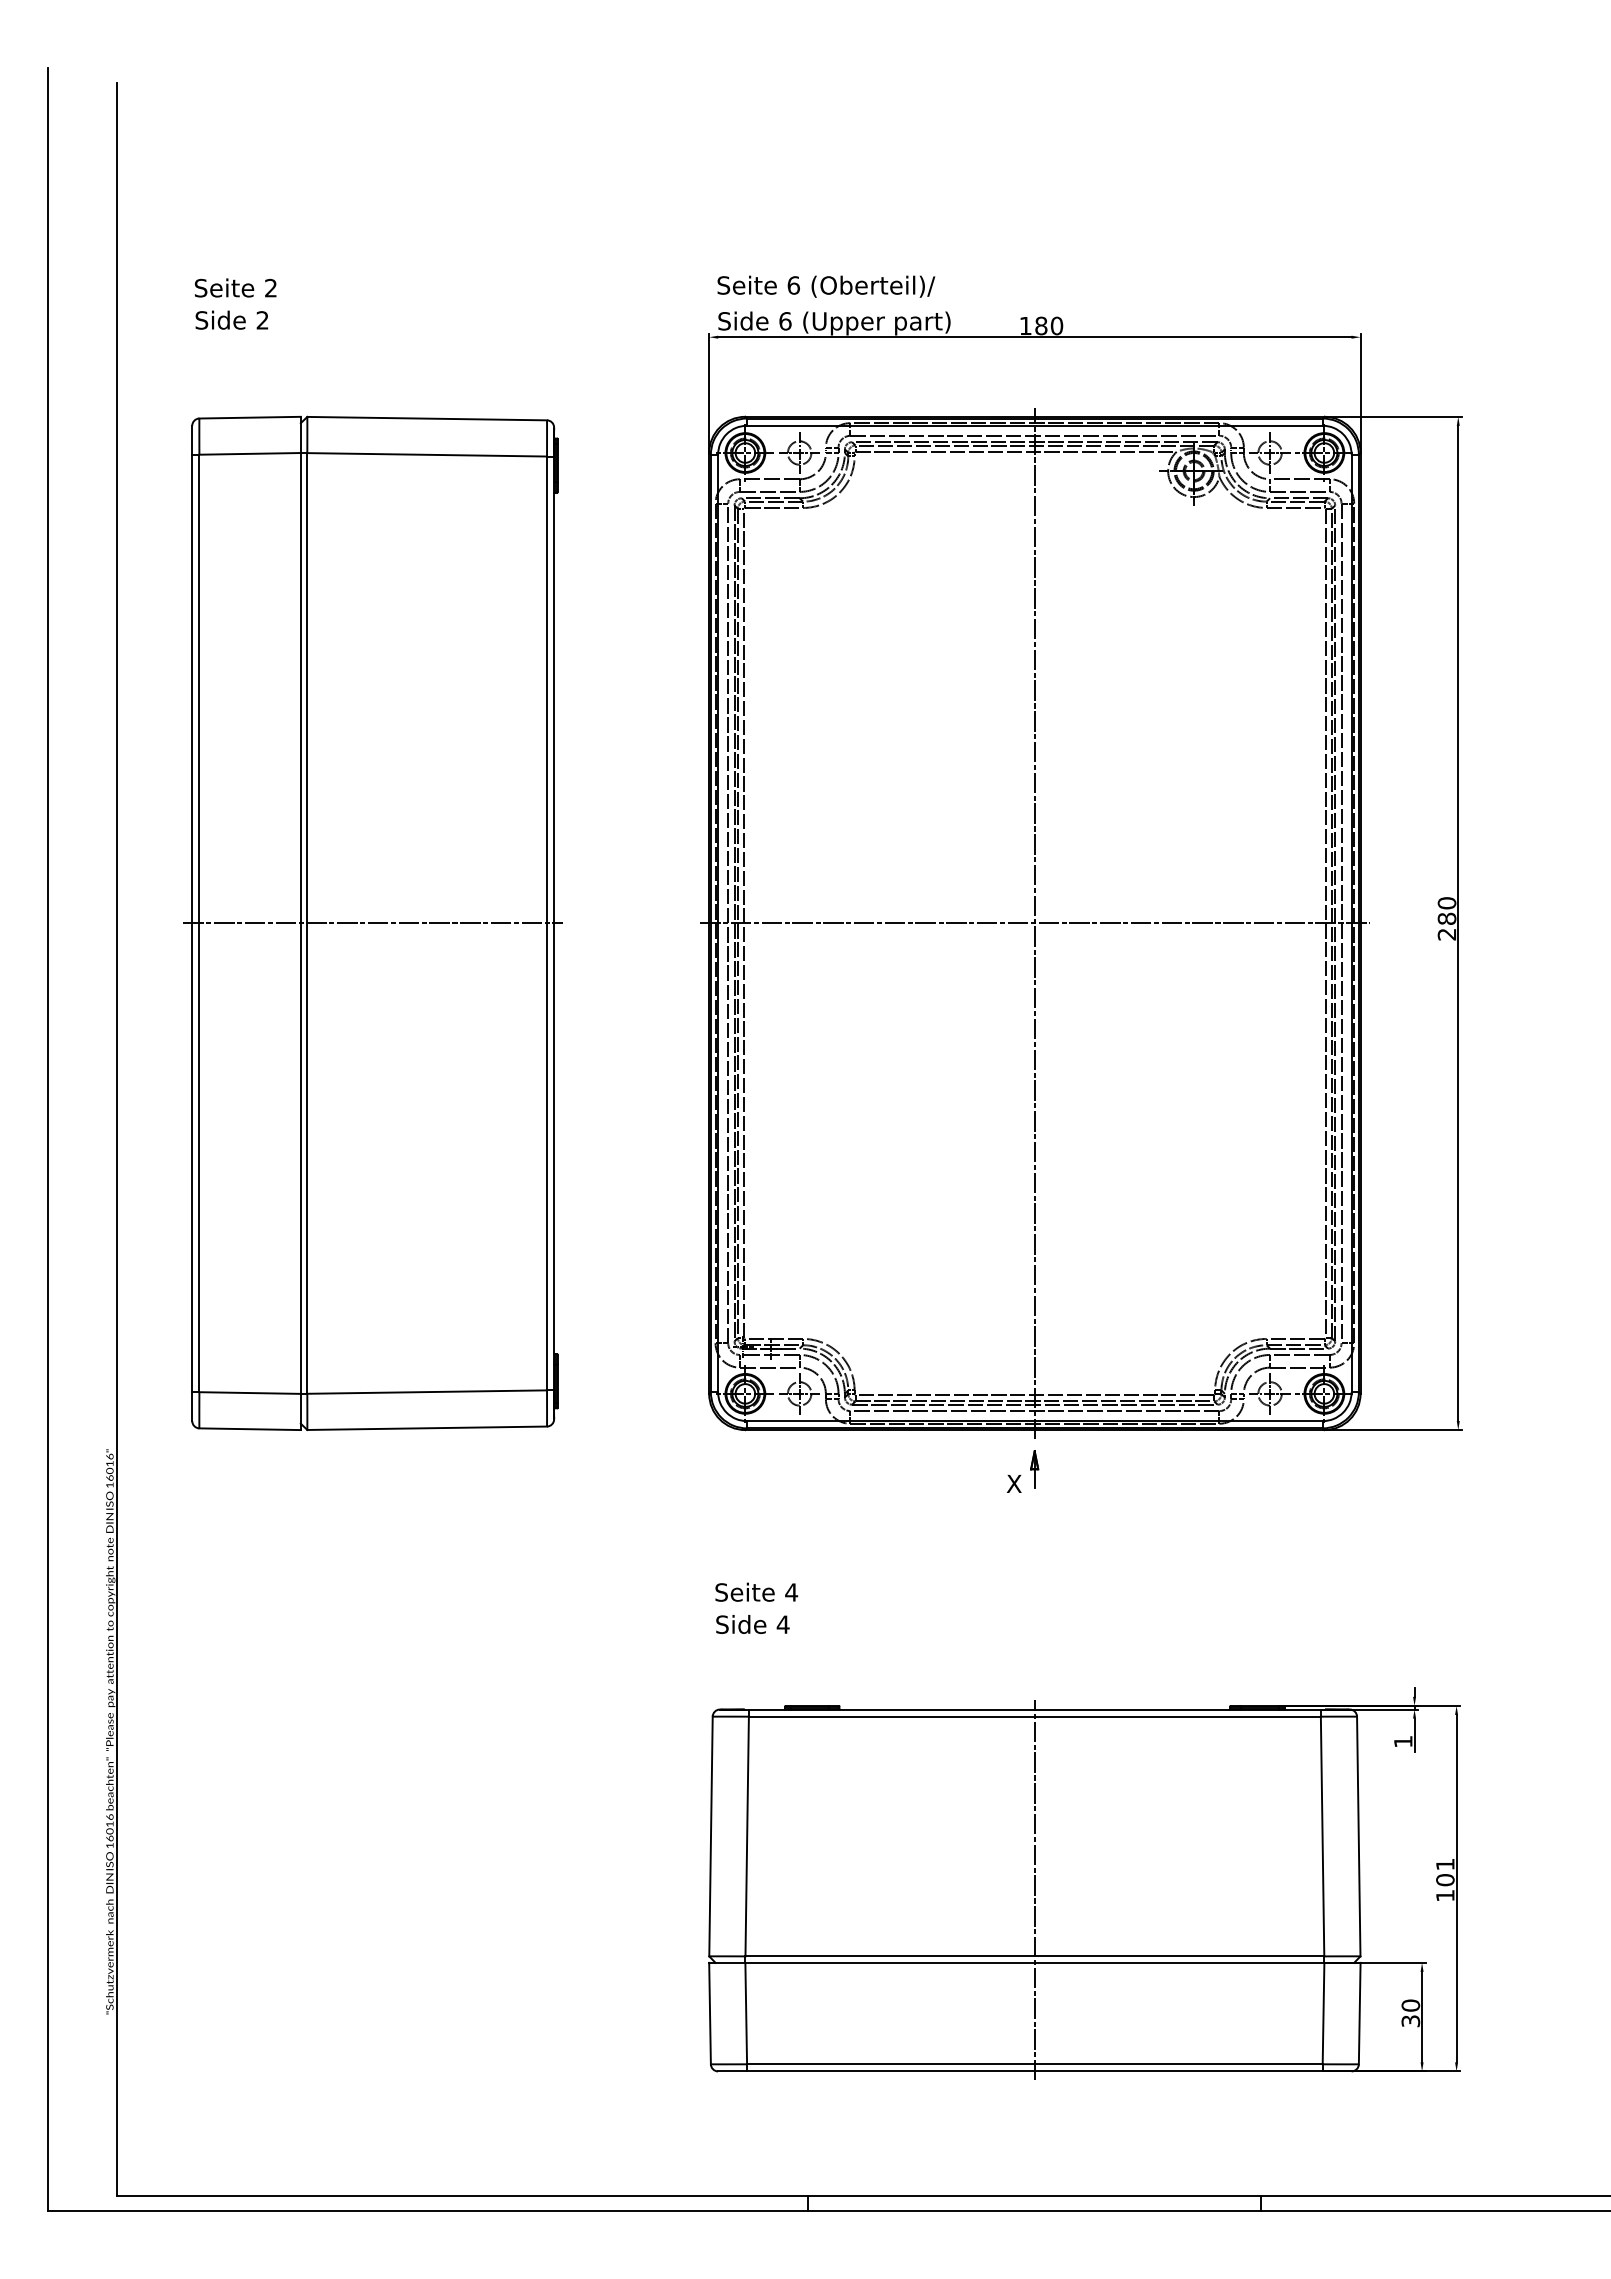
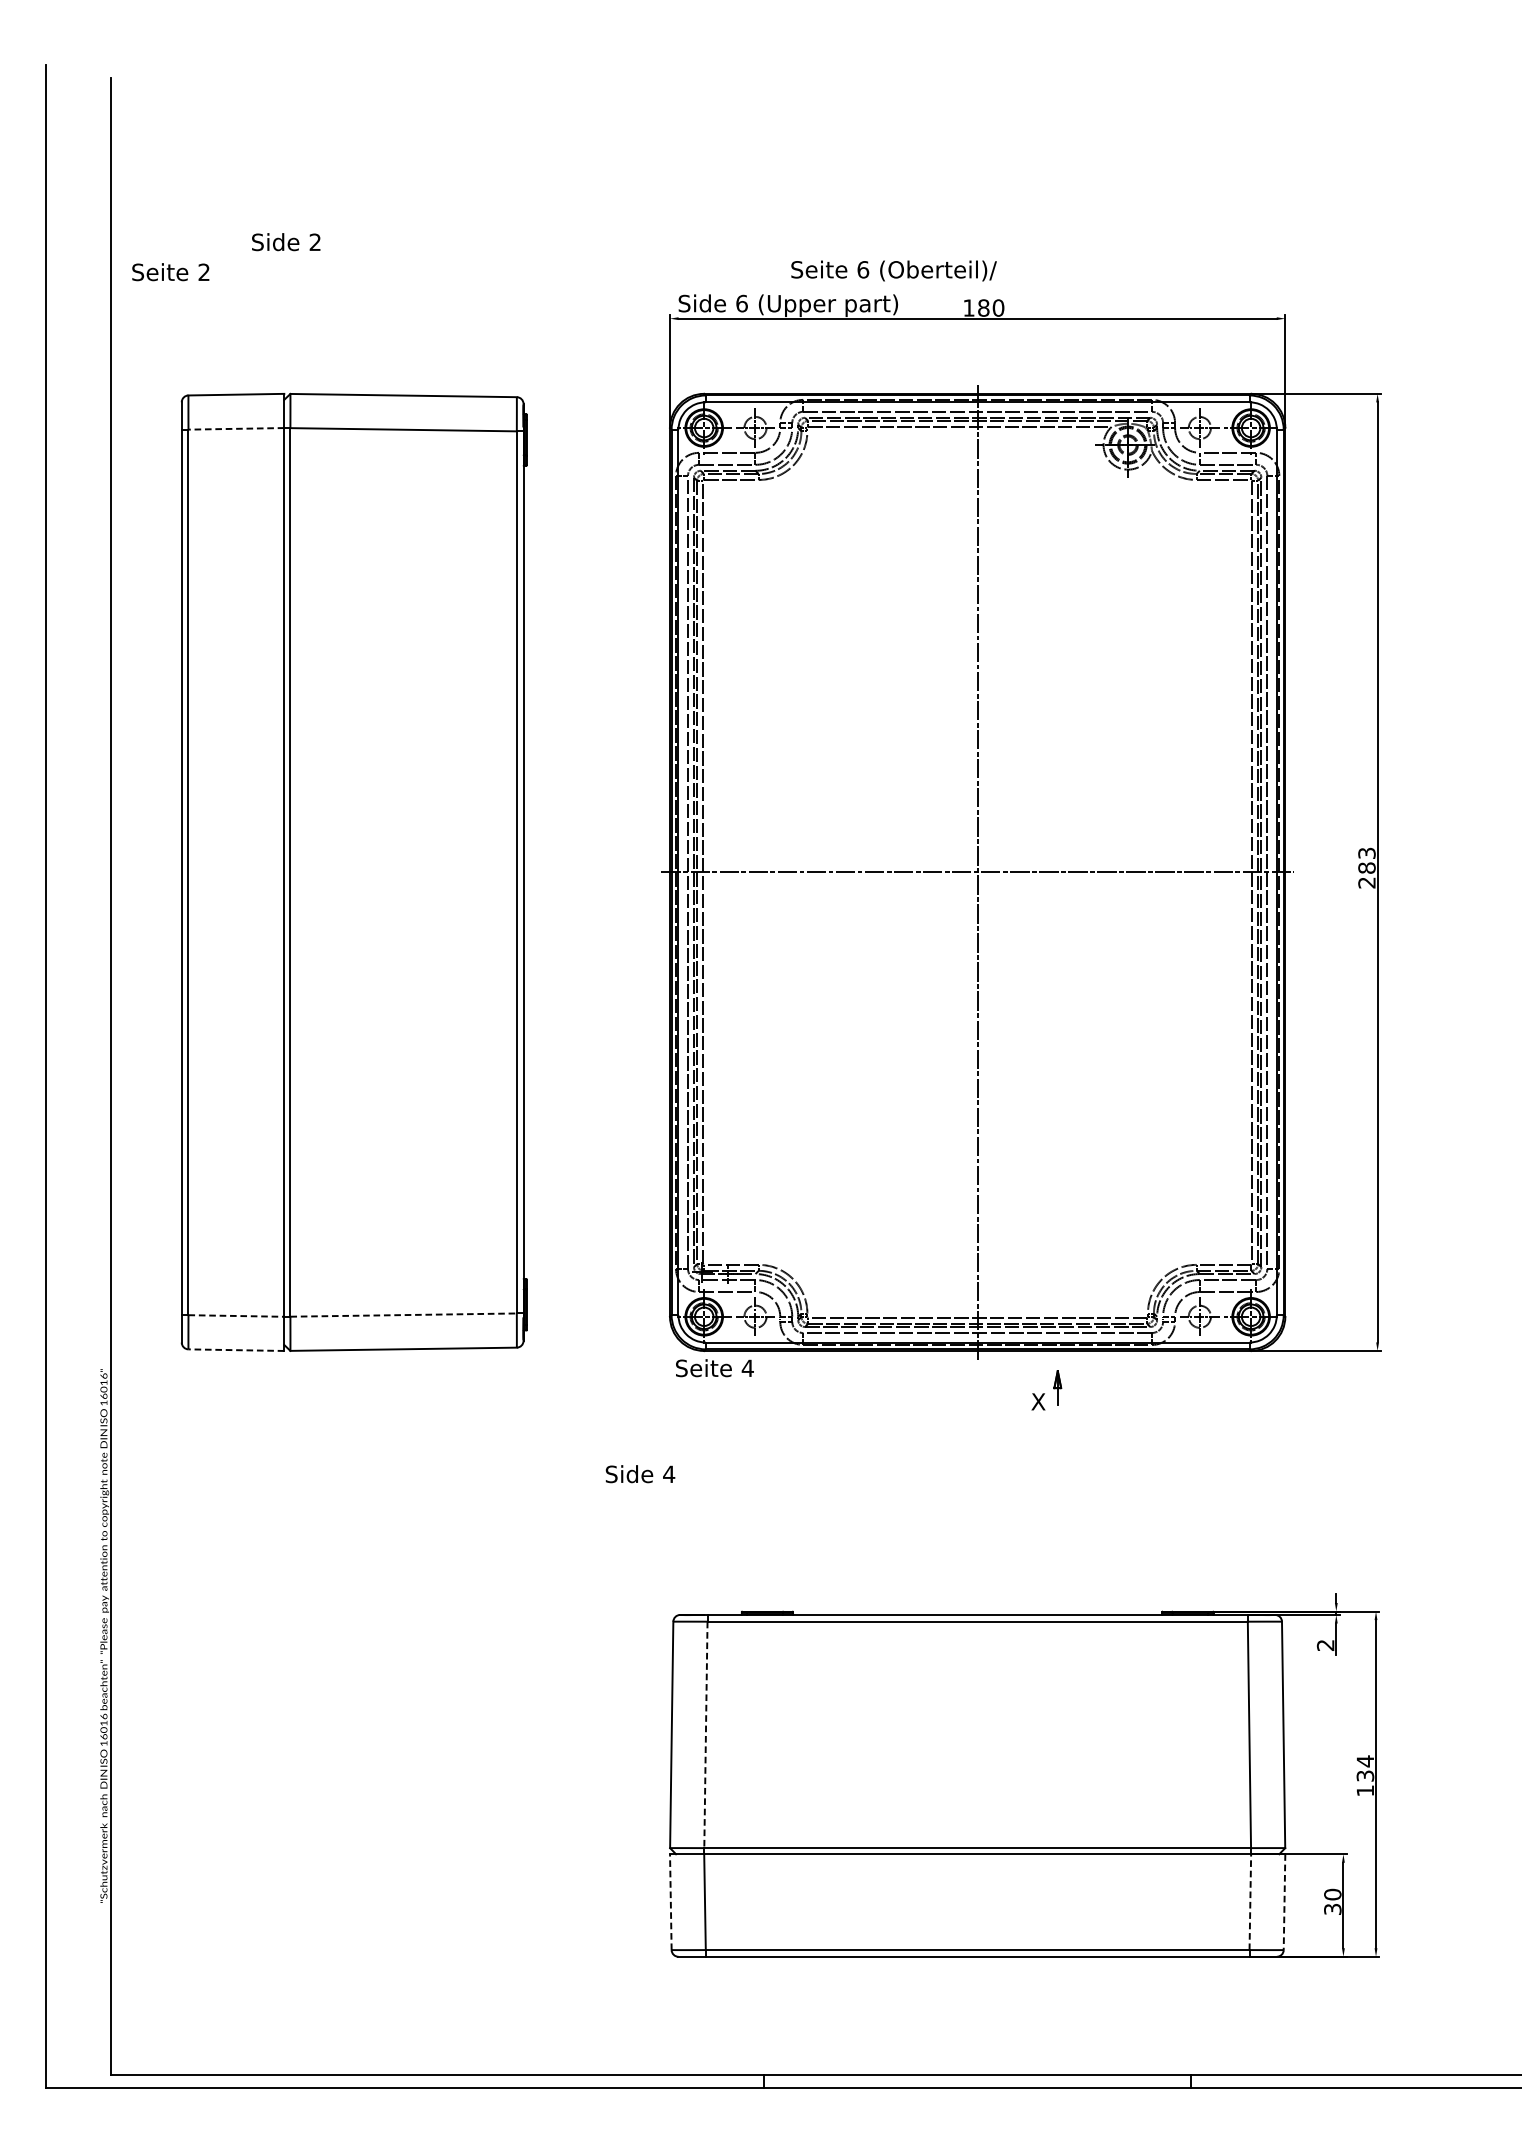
text: (826, 286) -> (894, 270), moved
text: (235, 287) -> (170, 271), moved
text: (231, 319) -> (285, 241), moved
line: (250, 453) -> (236, 428), solid -> dashed
text: (1446, 903) -> (1366, 853), 280 -> 283
line: (373, 923) -> (352, 872), removed
line: (427, 1392) -> (403, 1315), solid -> dashed
line: (250, 1393) -> (236, 1316), solid -> dashed
line: (250, 1429) -> (236, 1350), solid -> dashed
part: (1022, 1471) -> (1046, 1390), moved
text: (756, 1591) -> (714, 1367), moved
text: (752, 1624) -> (640, 1474), moved
text: (1403, 1741) -> (1325, 1645), 1 -> 2
line: (747, 1836) -> (706, 1734), solid -> dashed
text: (1445, 1872) -> (1365, 1768), 101 -> 134
line: (1034, 1890) -> (977, 1785), removed
line: (710, 2013) -> (671, 1902), solid -> dashed
line: (1323, 2013) -> (1250, 1902), solid -> dashed
line: (1359, 2013) -> (1284, 1902), solid -> dashed

